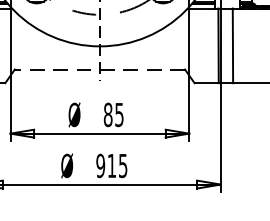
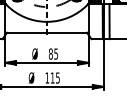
line: (98, 69) -> (46, 32), dashed -> solid
text: (100, 164) -> (47, 77), 915 -> 115

